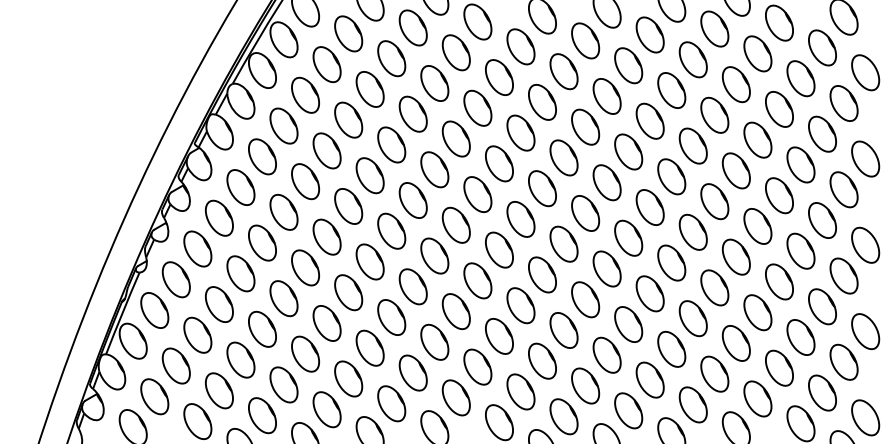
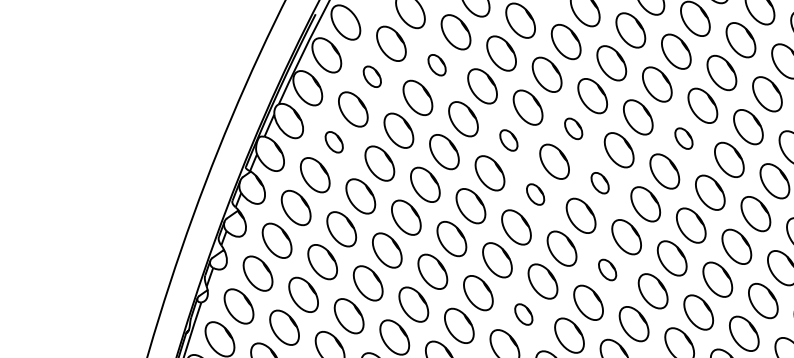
part: (391, 58) -> (436, 64), size x0.6
part: (326, 64) -> (371, 76), size x0.6
part: (283, 125) -> (333, 141), size x0.6
part: (520, 132) -> (573, 128), size x0.6
part: (455, 138) -> (508, 140), size x0.6
part: (628, 151) -> (683, 138), size x0.6
part: (542, 188) -> (600, 182), size x0.6
part: (477, 194) -> (535, 194), size x0.6
part: (542, 274) -> (607, 269), size x0.6
part: (455, 311) -> (523, 314), size x0.6

